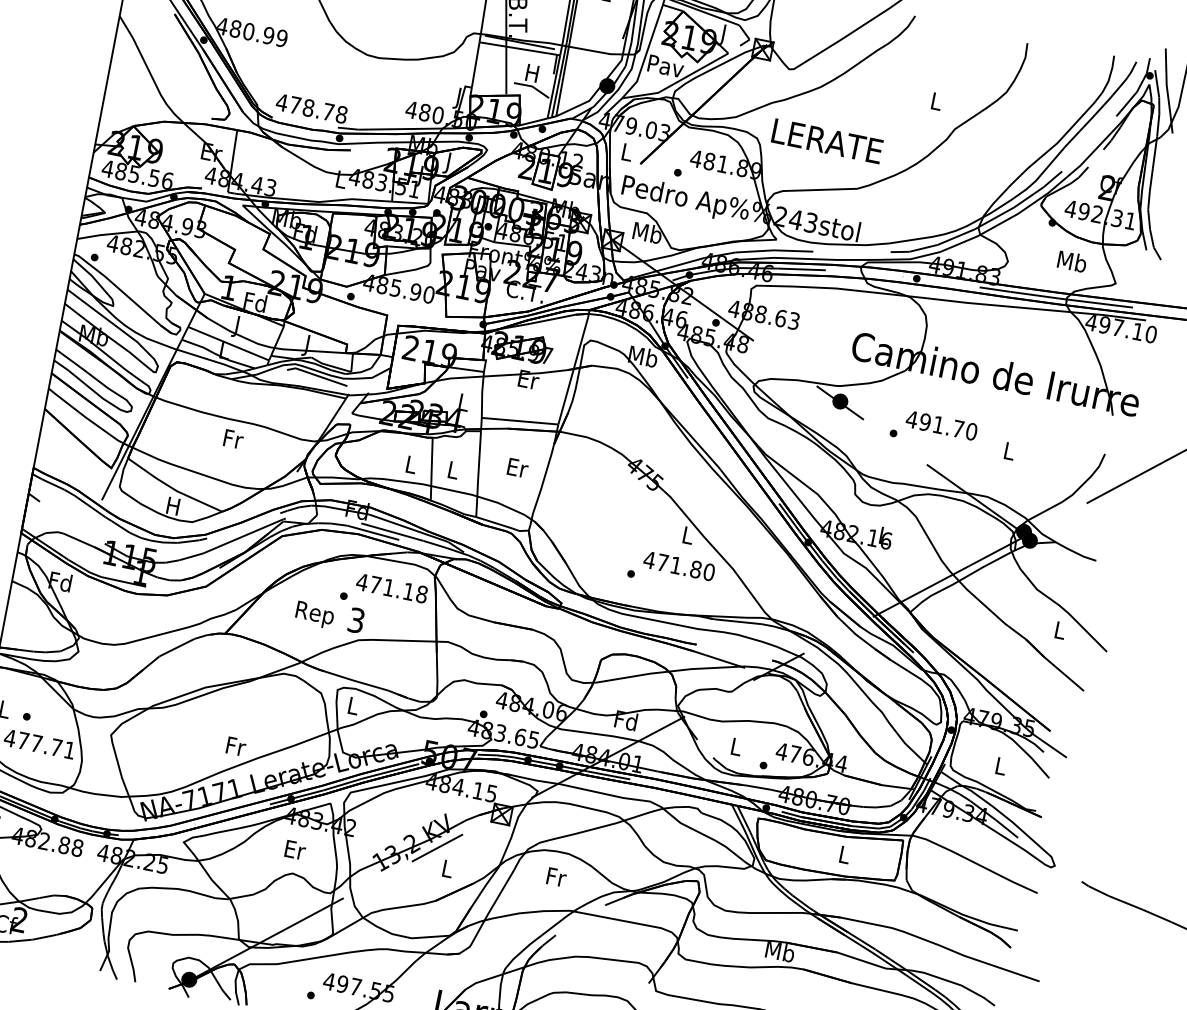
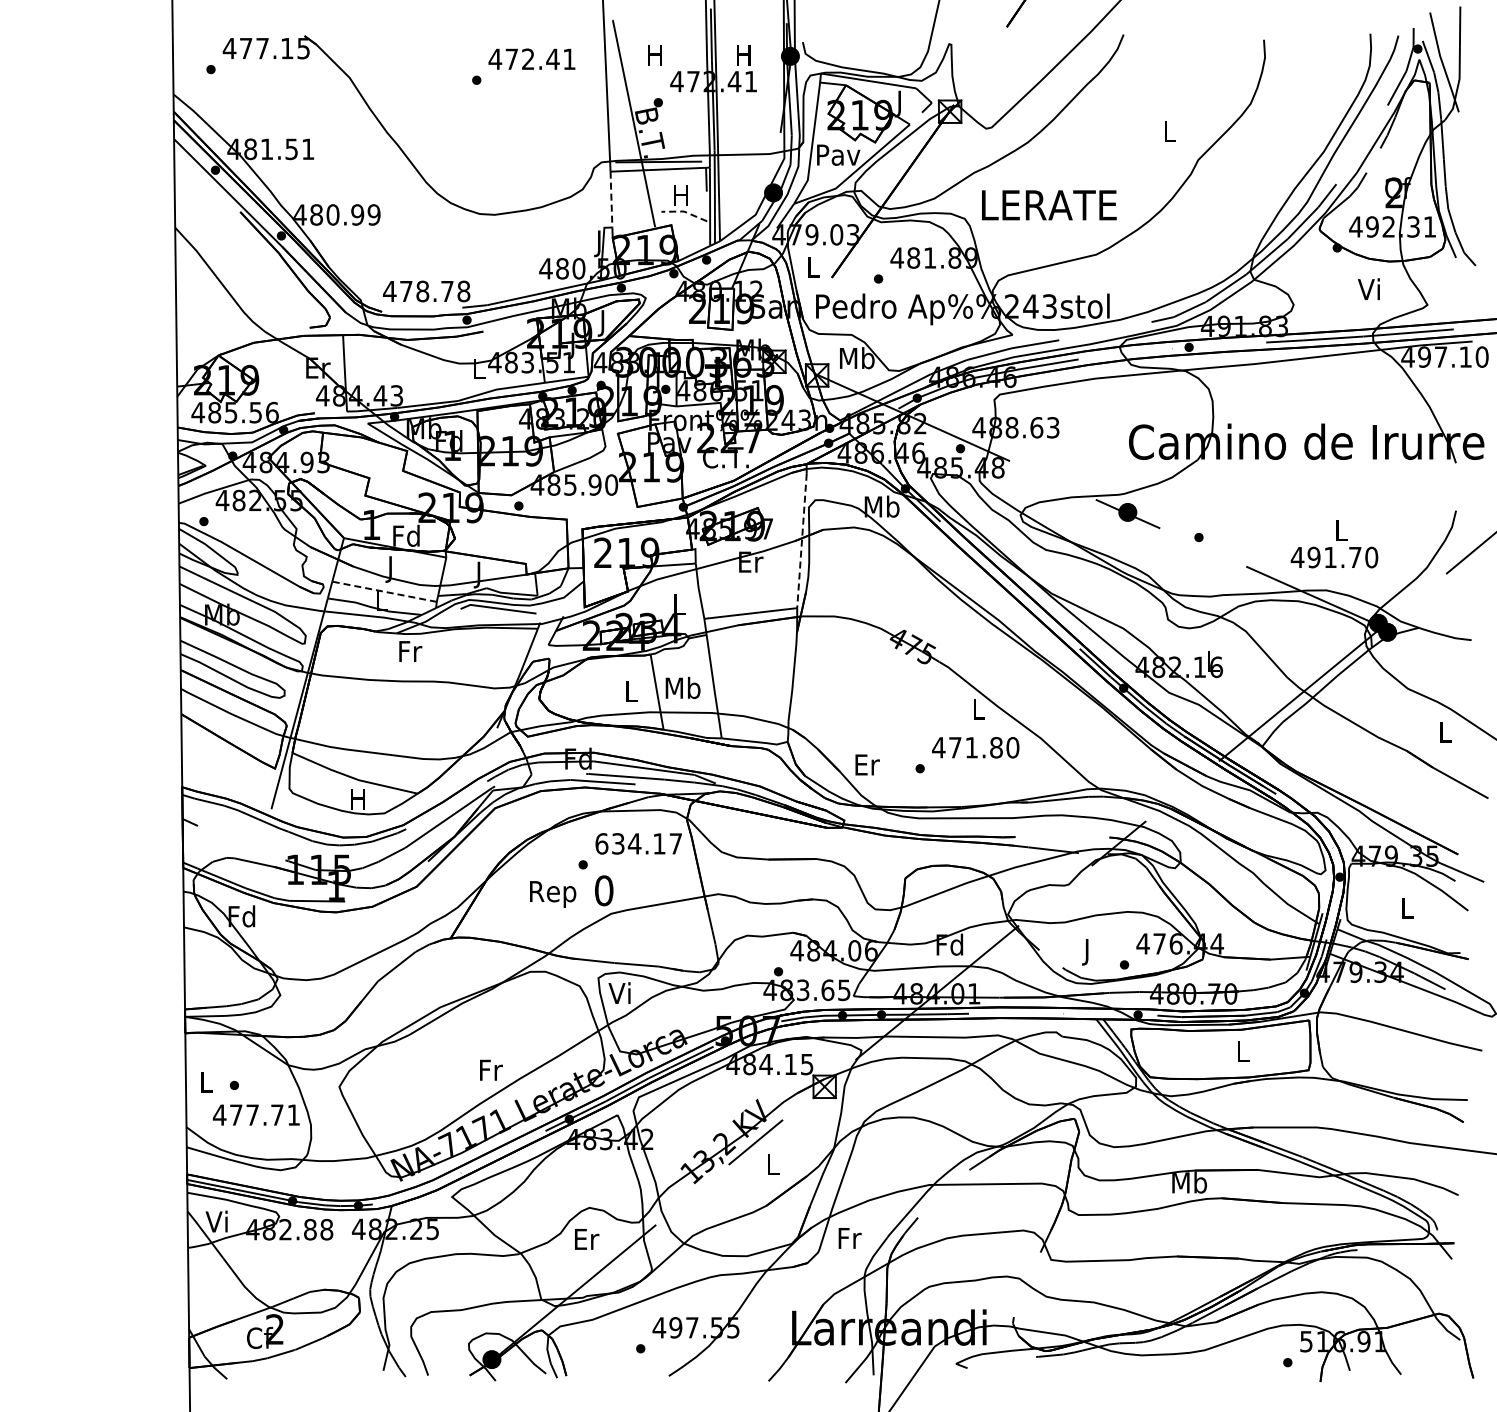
line: (475, 64) -> (611, 199), solid -> dashed
line: (532, 86) -> (684, 211), solid -> dashed
text: (1072, 261) -> (1370, 289), Mb -> Vi
line: (228, 343) -> (384, 591), solid -> dashed
line: (572, 372) -> (801, 542), solid -> dashed
text: (941, 425) -> (1334, 557), moved
text: (233, 439) -> (410, 651), moved
text: (517, 467) -> (867, 764), moved
text: (452, 469) -> (682, 687), L -> Mb
text: (391, 588) -> (638, 843), 471.18 -> 634.17
text: (356, 620) -> (604, 890), 3 -> 0
text: (352, 704) -> (619, 992), L -> Vi
text: (735, 749) -> (1087, 952), L -> J
text: (295, 850) -> (587, 1239), moved
text: (556, 877) -> (849, 1238), moved

